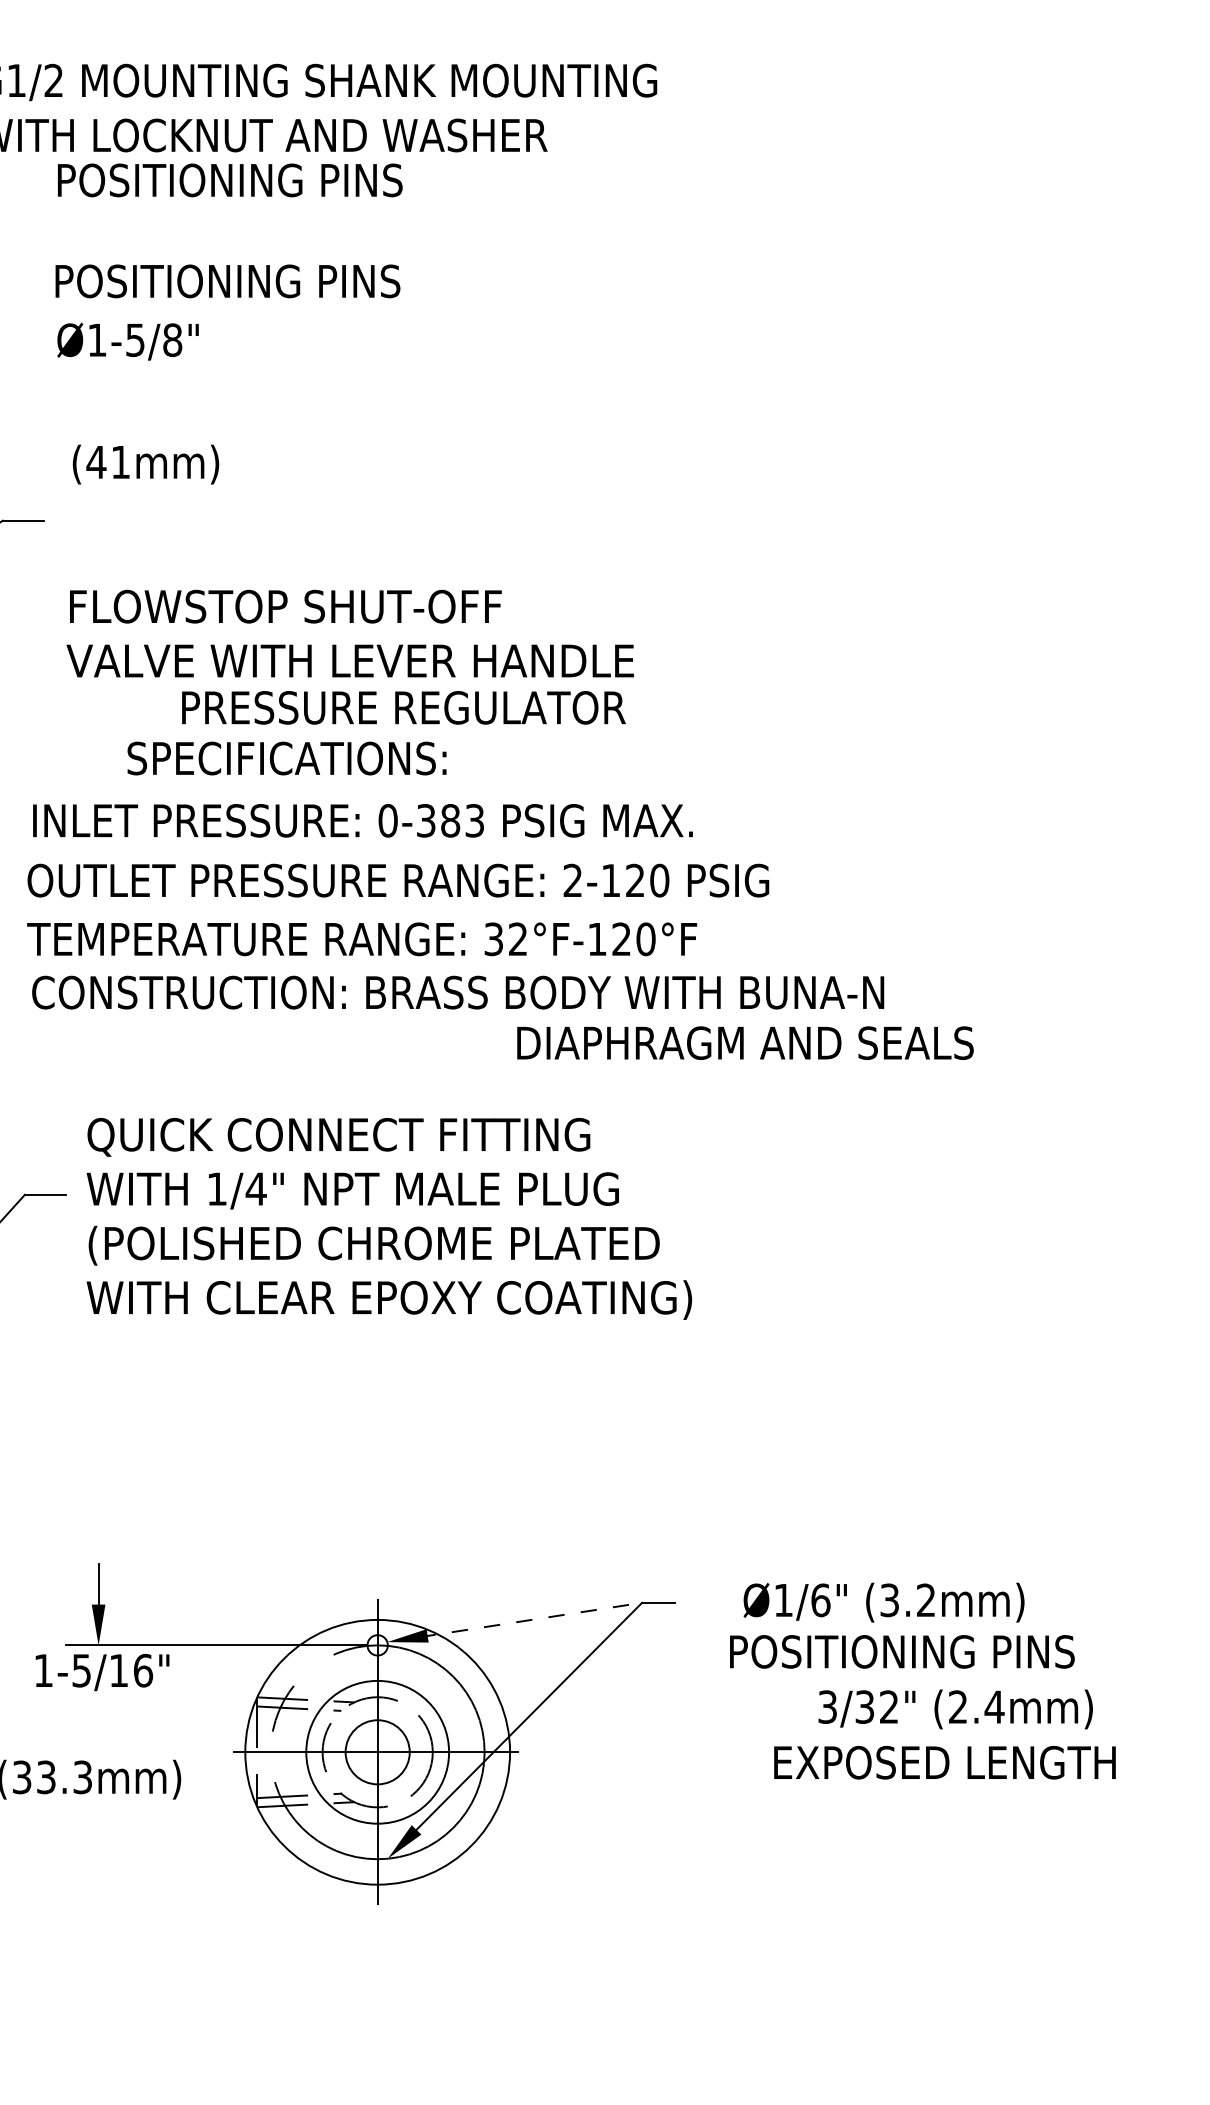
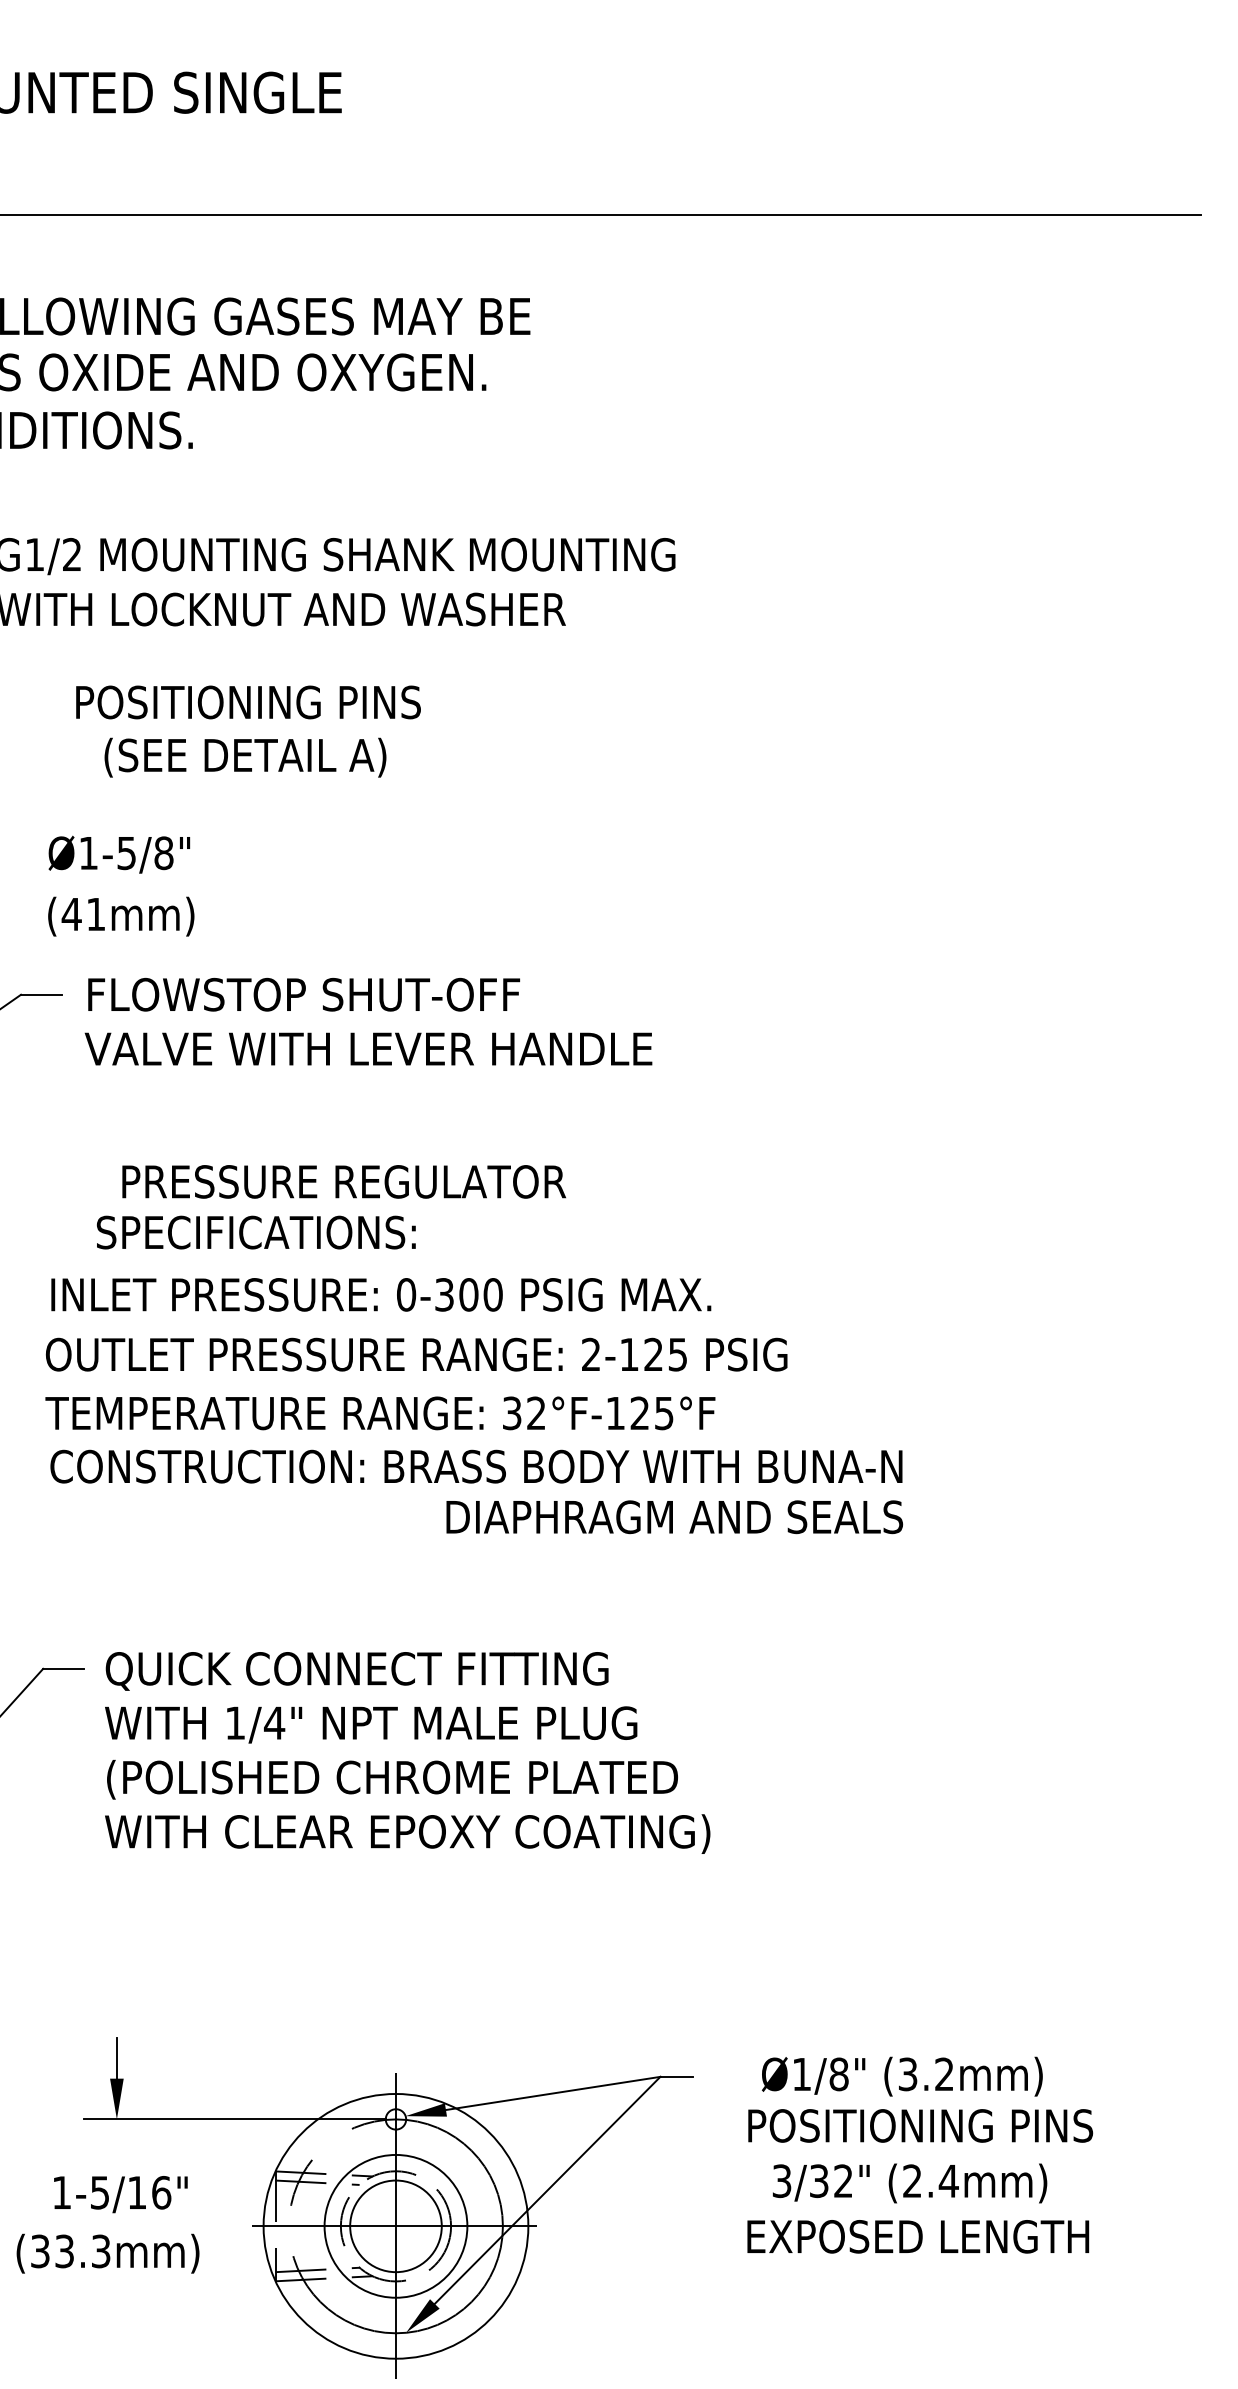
text: (230, 180) -> (248, 702), moved
text: (228, 283) -> (246, 757), POSITIONING PINS -> (SEE DETAIL A)
text: (128, 341) -> (119, 854), moved
text: (146, 464) -> (121, 916), moved
text: (350, 633) -> (368, 1021), moved
text: (403, 707) -> (343, 1181), moved
text: (287, 758) -> (256, 1232), moved
text: (462, 820) -> (480, 1294), 0-383 -> 0-300
text: (659, 880) -> (677, 1354), 2-120 -> 2-125
text: (645, 939) -> (663, 1413), 32°F-120°F -> 32°F-125°F
text: (745, 1043) -> (674, 1517), moved
text: (389, 1218) -> (407, 1752), moved
text: (820, 1600) -> (838, 2074), Ø1/6" -> Ø1/8"
line: (531, 1620) -> (549, 2094), dashed -> solid
text: (102, 1672) -> (120, 2194), moved
text: (955, 1709) -> (909, 2183), moved
circle: (377, 1752) -> (395, 2226), size x1.43
text: (945, 1762) -> (918, 2236), moved

